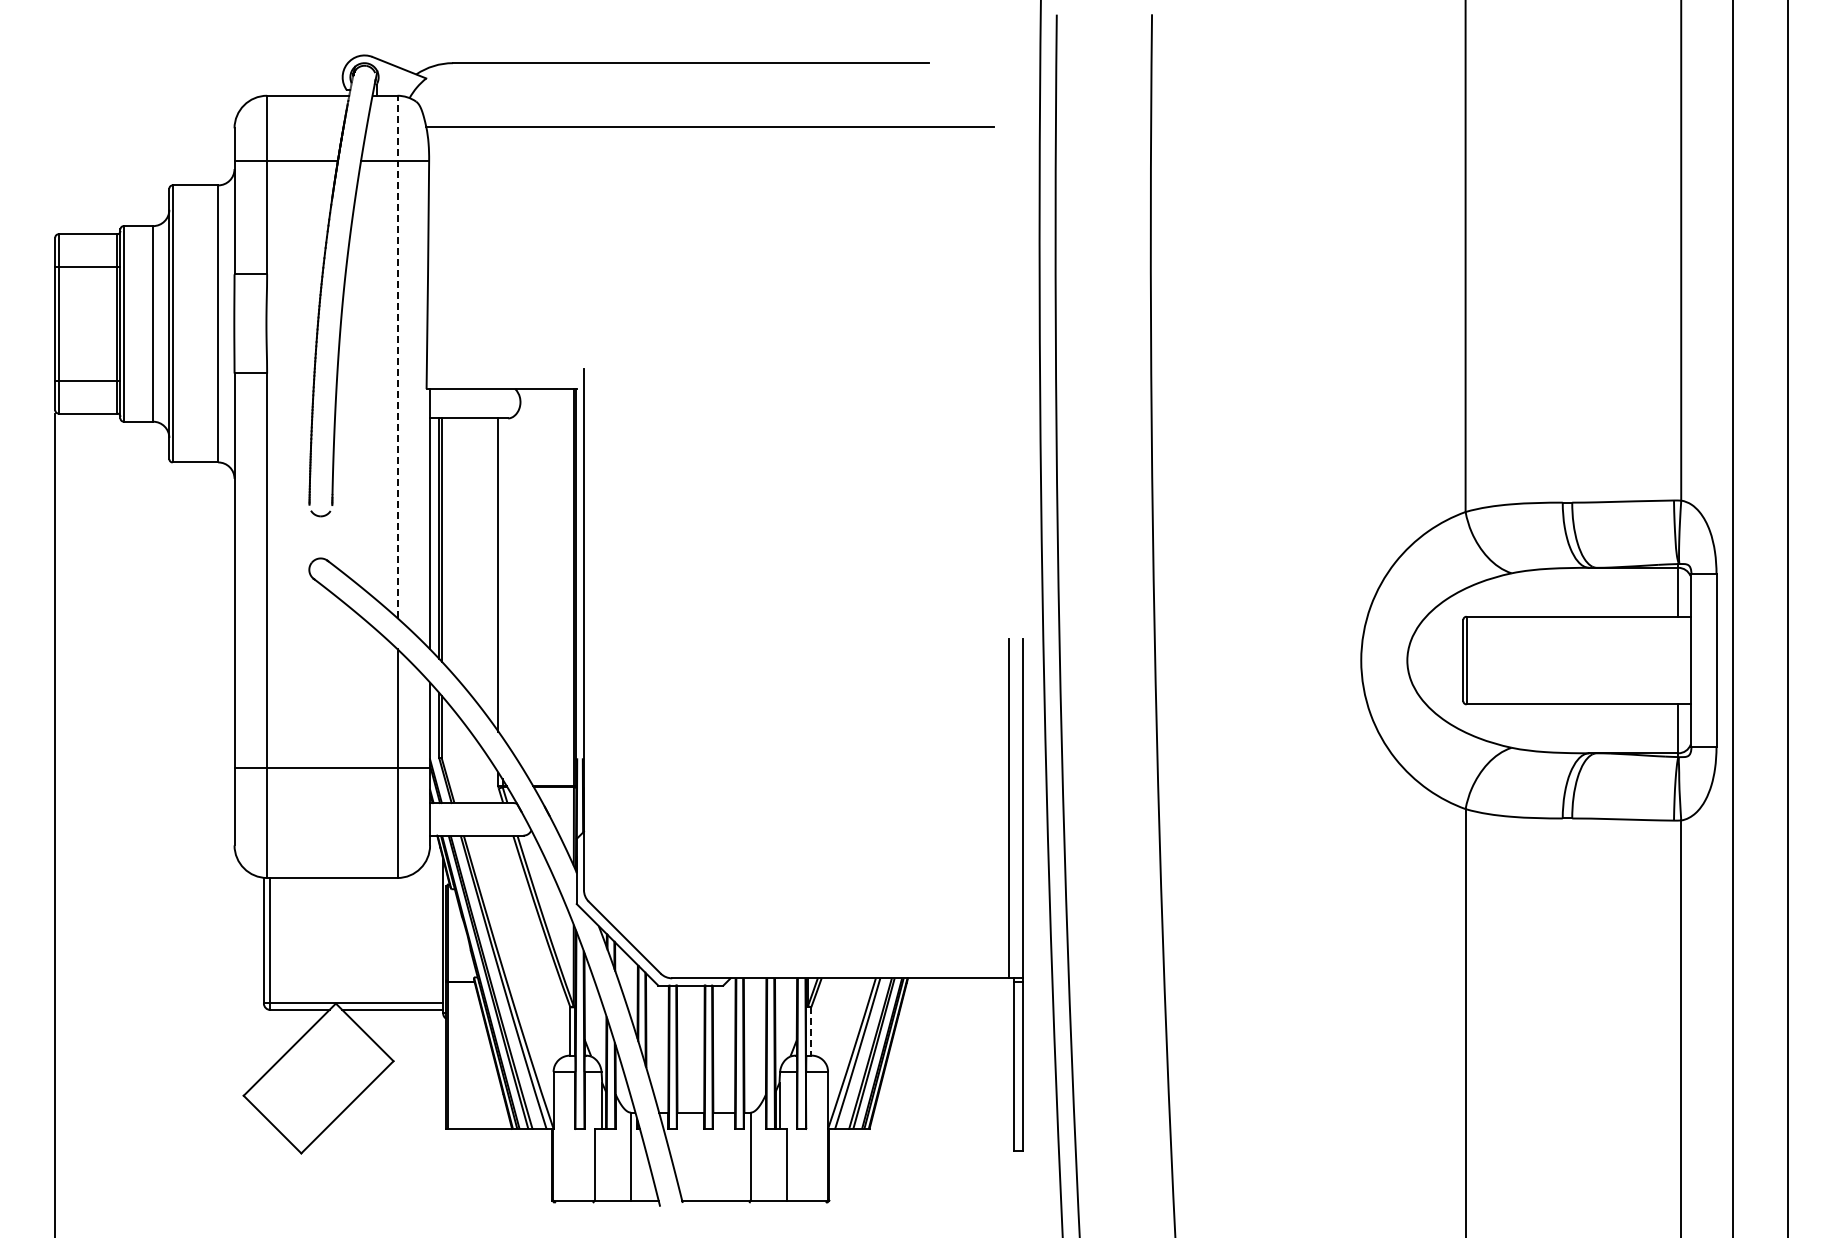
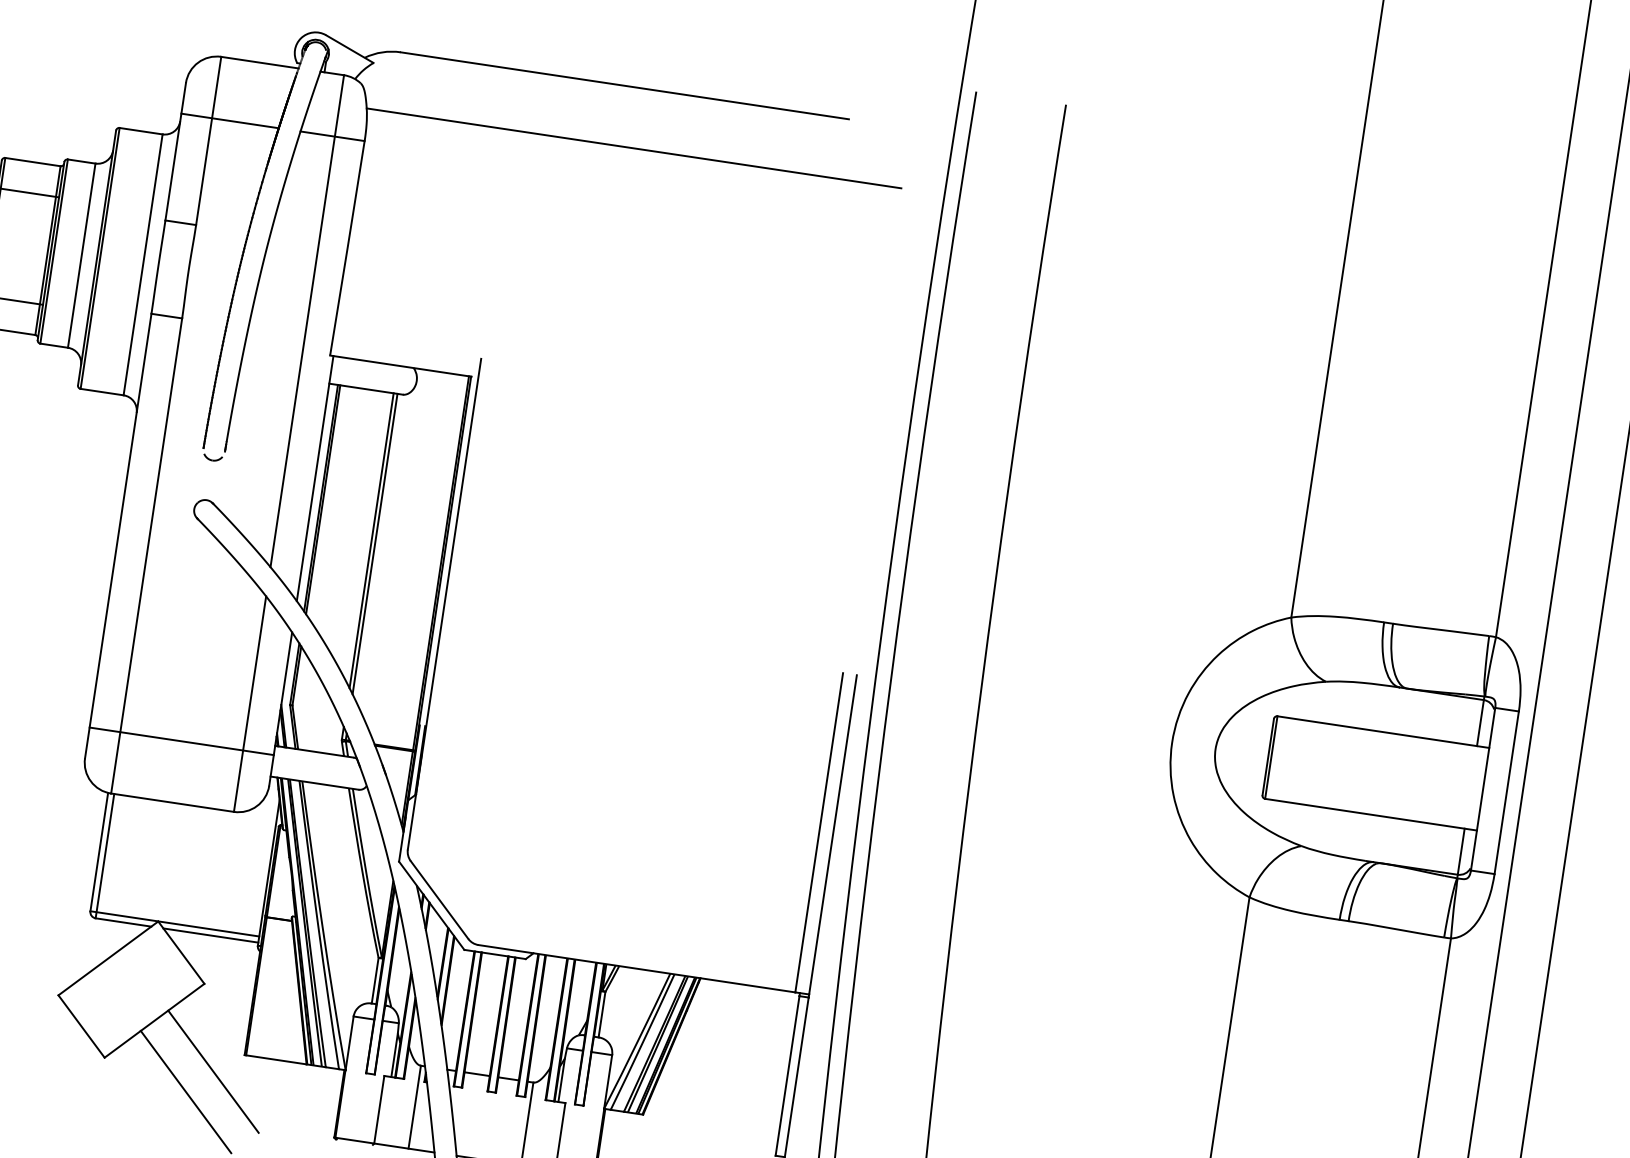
line: (397, 356) -> (307, 320), dashed -> solid
line: (502, 577) -> (375, 543), added
line: (332, 767) -> (181, 741), moved
line: (811, 1031) -> (602, 1014), dashed -> solid
line: (416, 1150) -> (213, 1071), added
line: (390, 1175) -> (185, 1091), added

